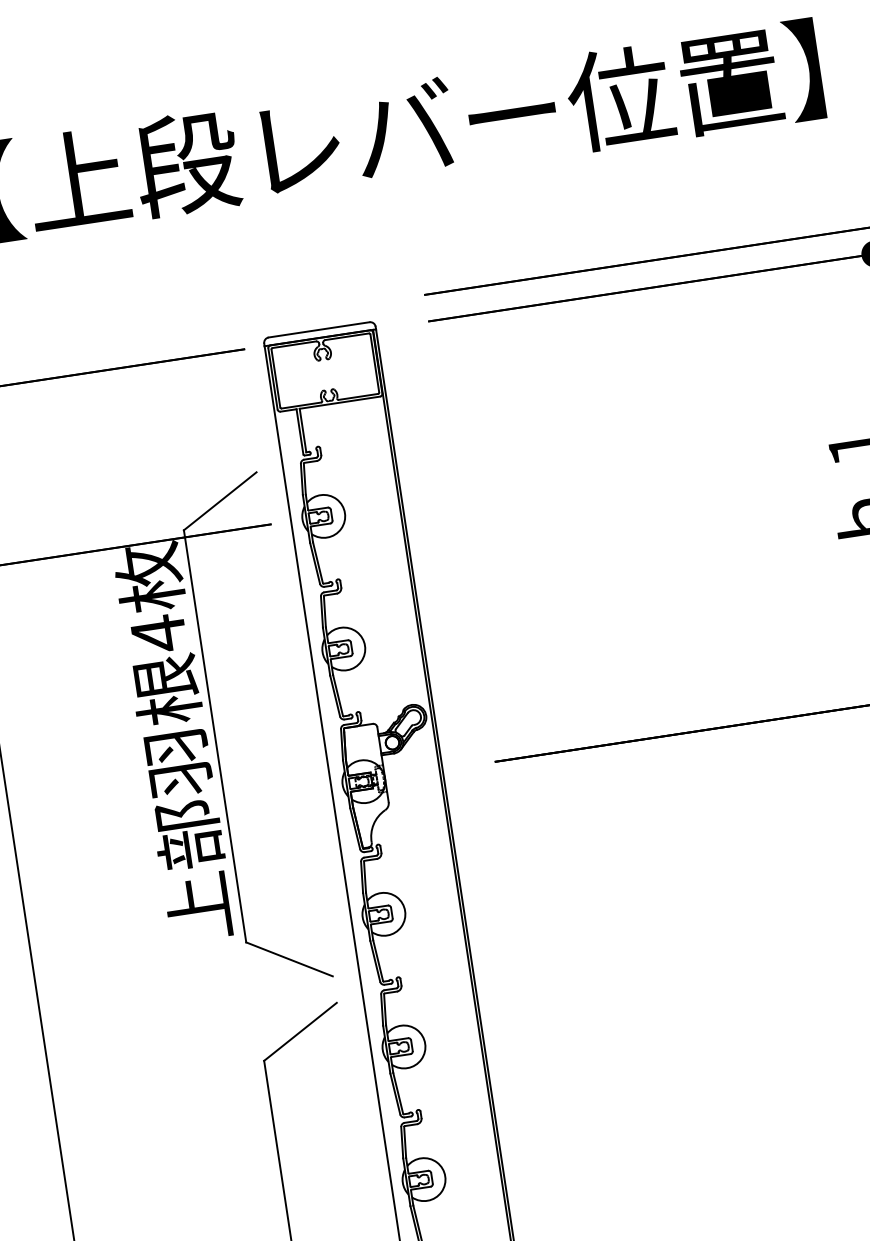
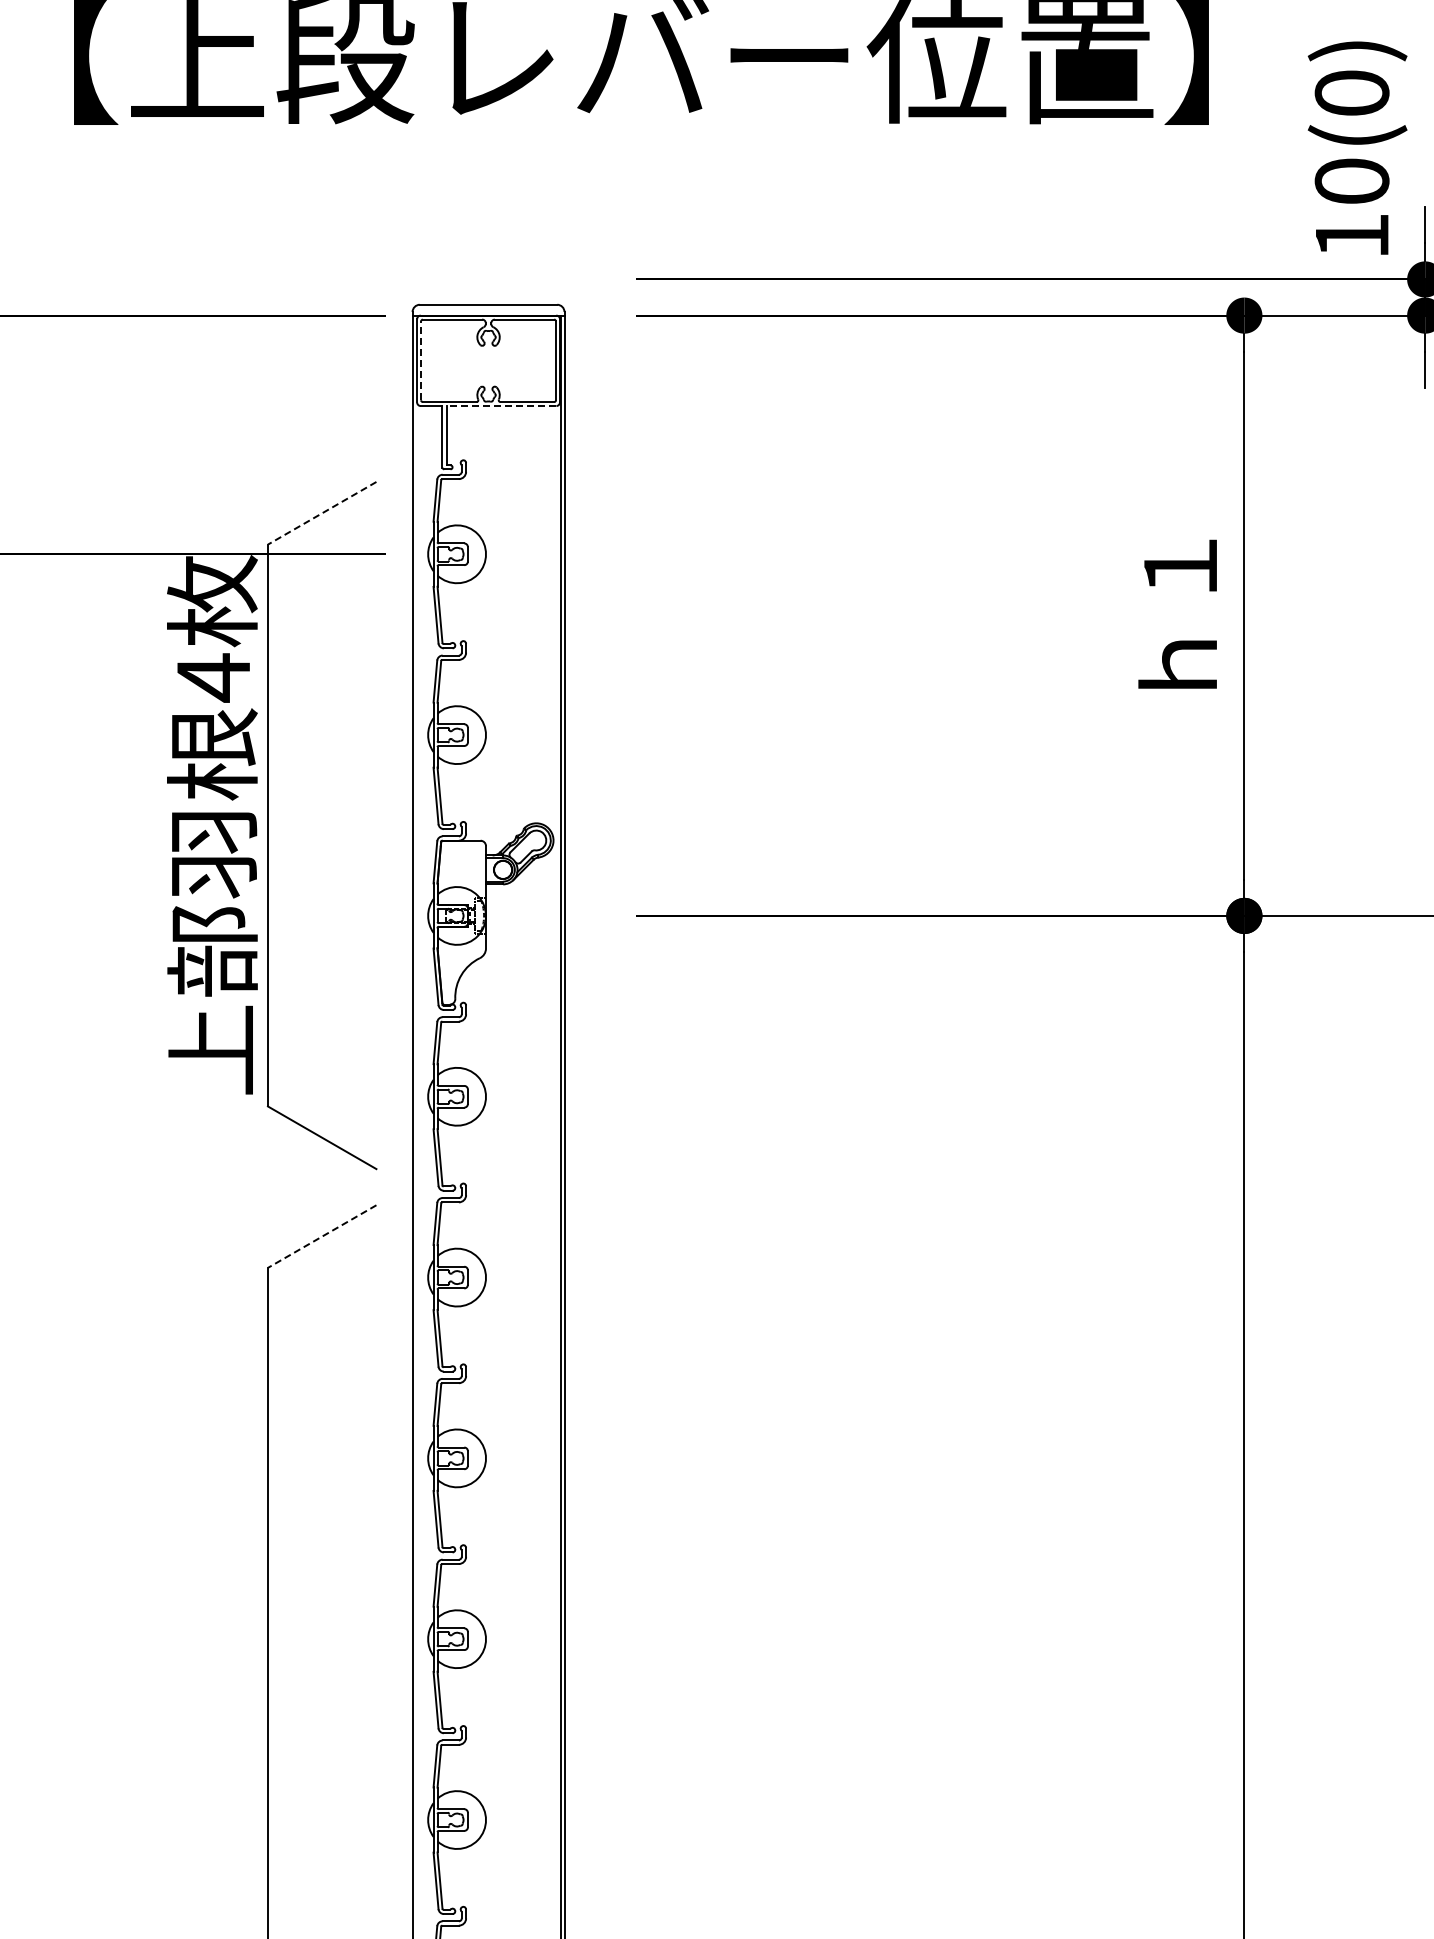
line: (276, 378) -> (421, 360), solid -> dashed
line: (339, 403) -> (501, 406), solid -> dashed
line: (220, 501) -> (322, 513), solid -> dashed
line: (300, 1031) -> (322, 1236), solid -> dashed

